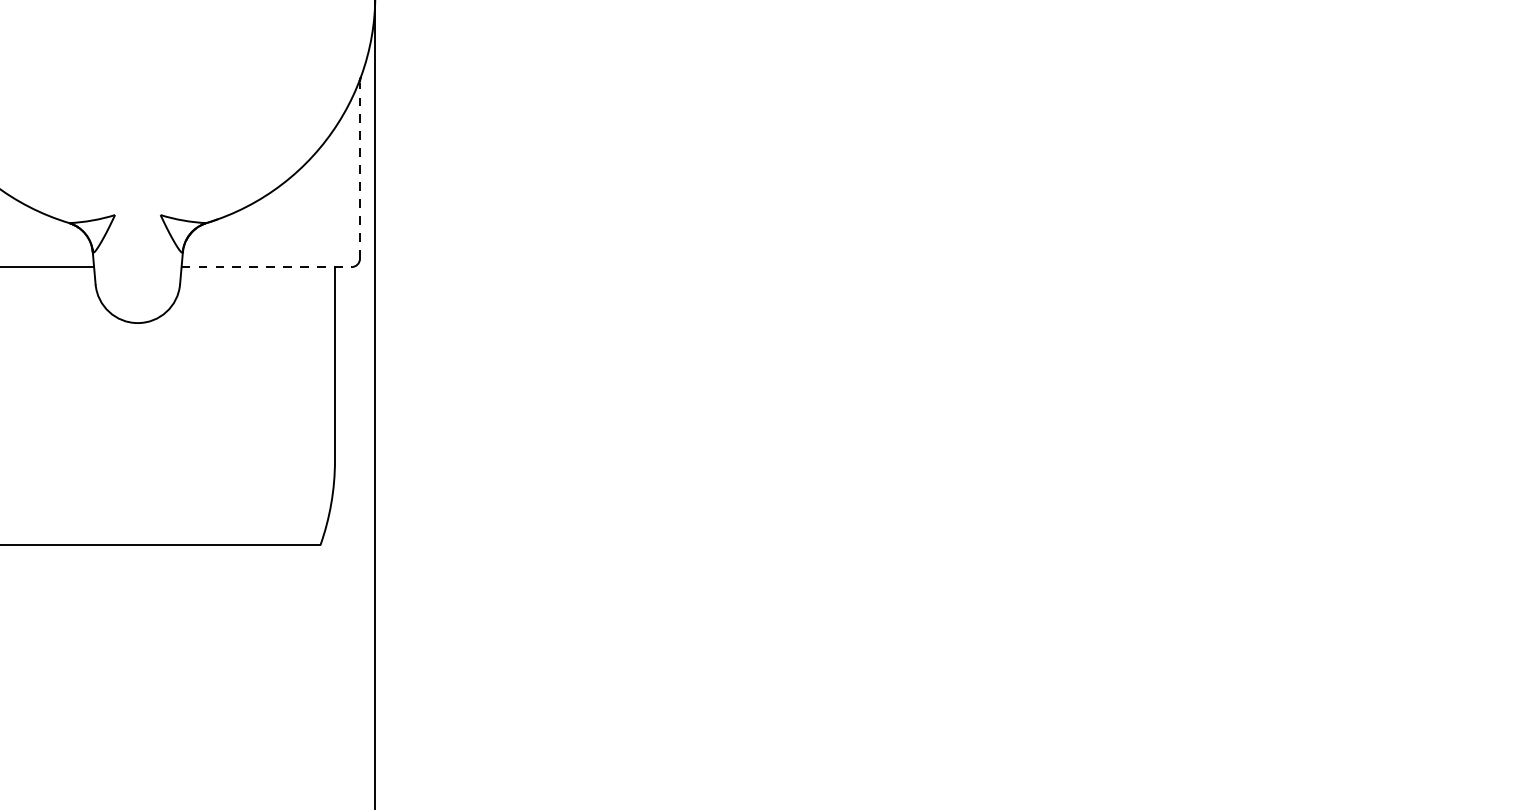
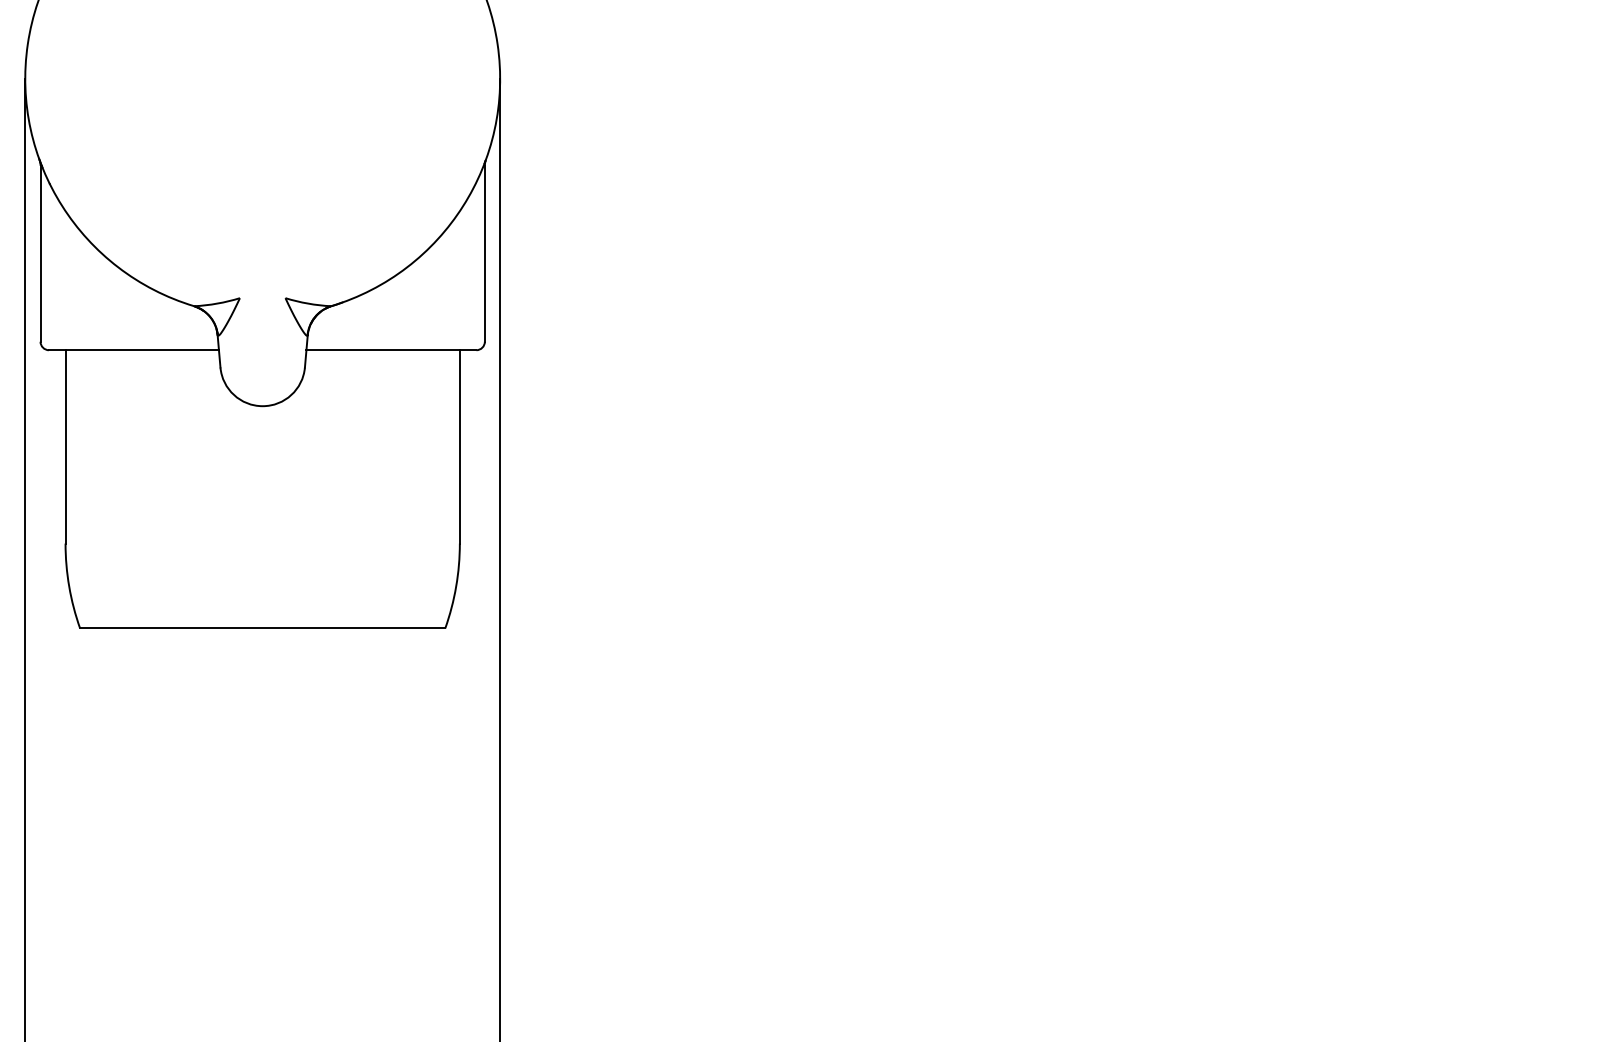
line: (359, 170) -> (484, 253), dashed -> solid
line: (266, 267) -> (391, 350), dashed -> solid

